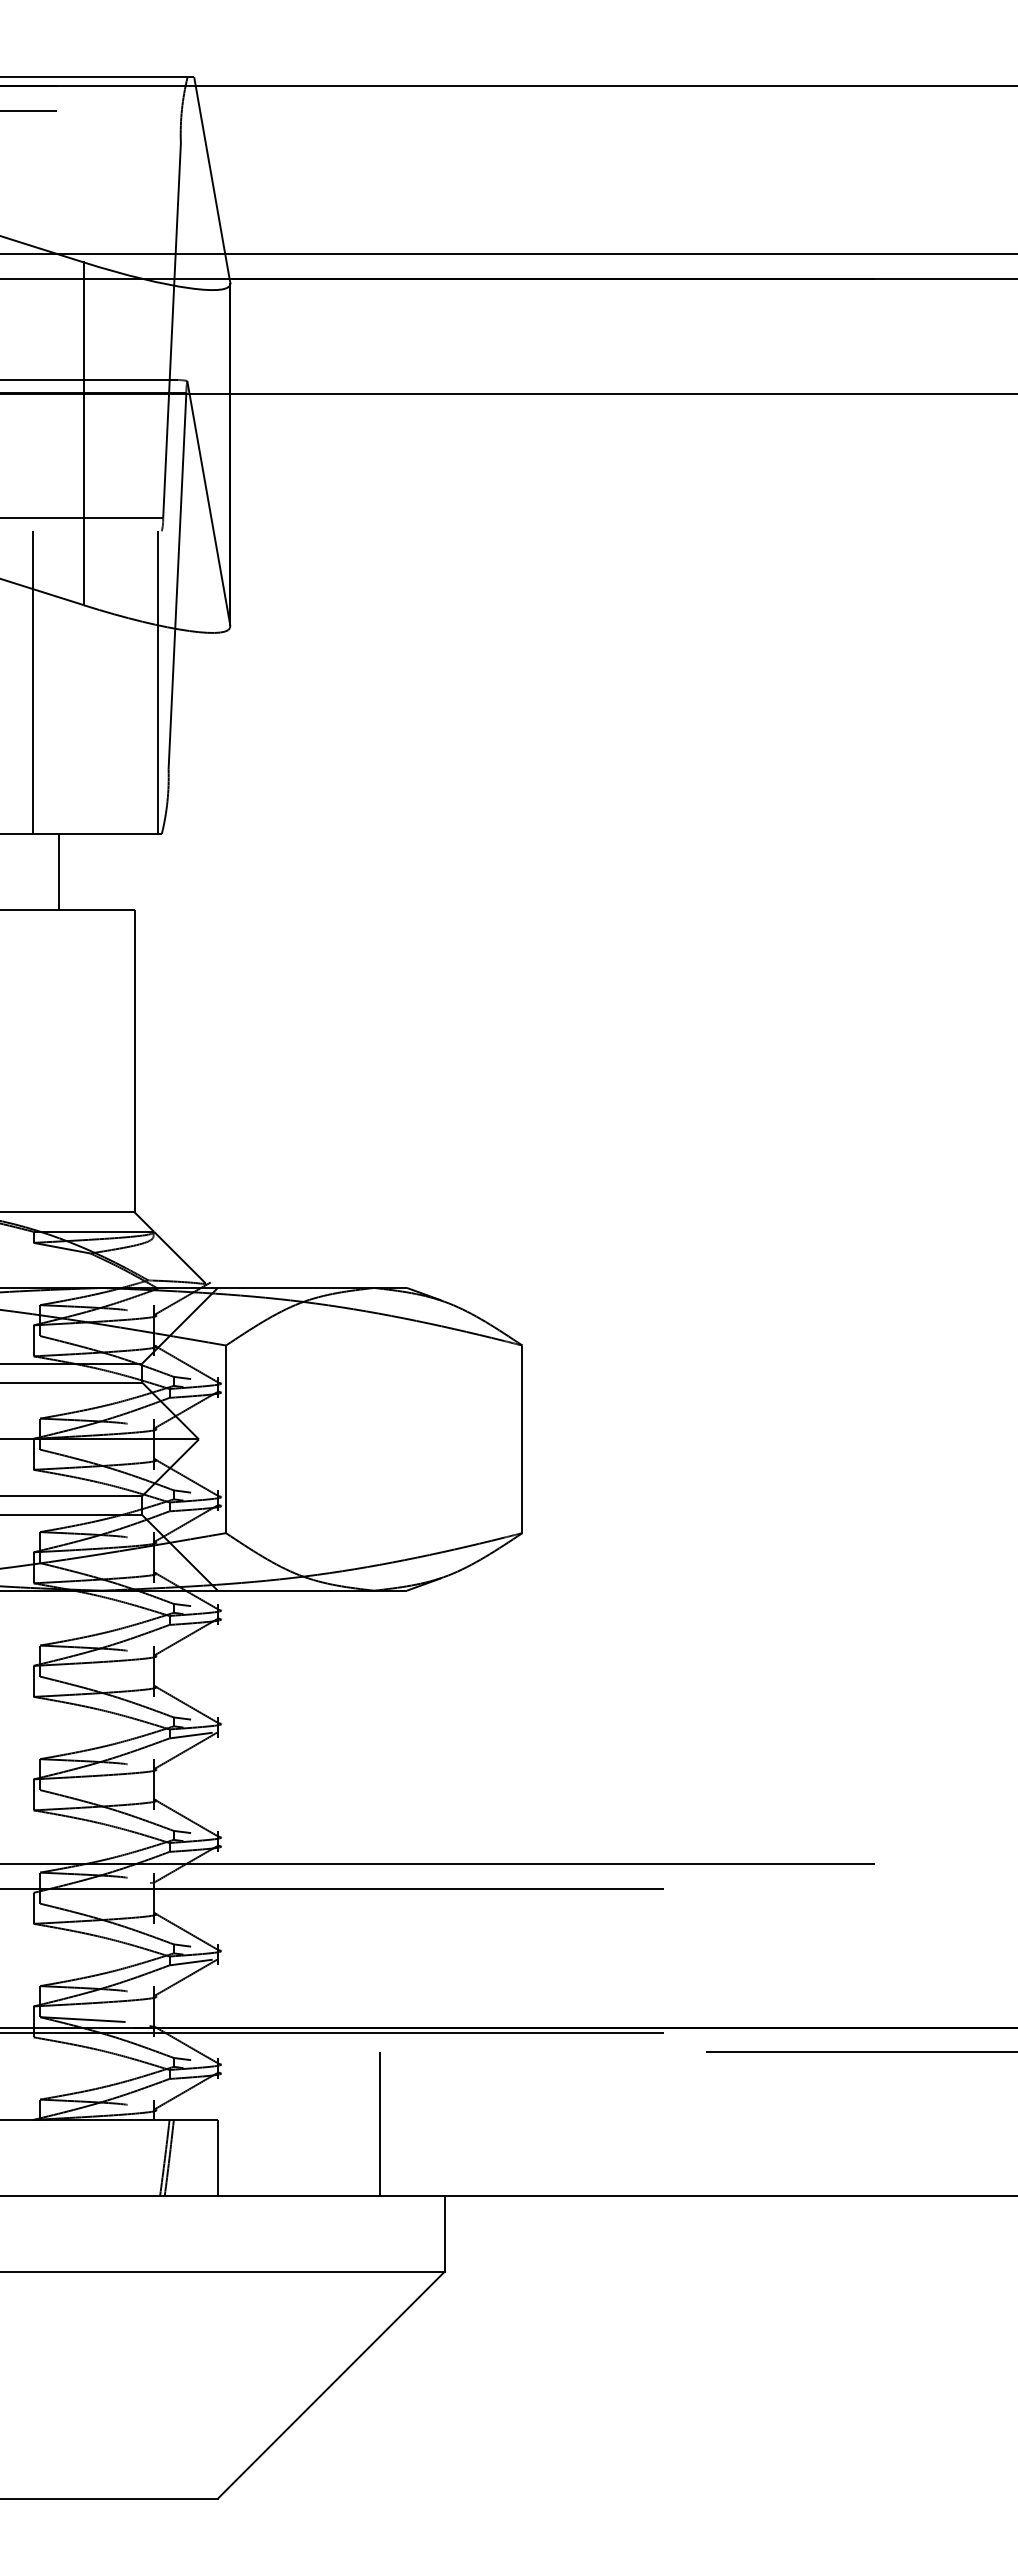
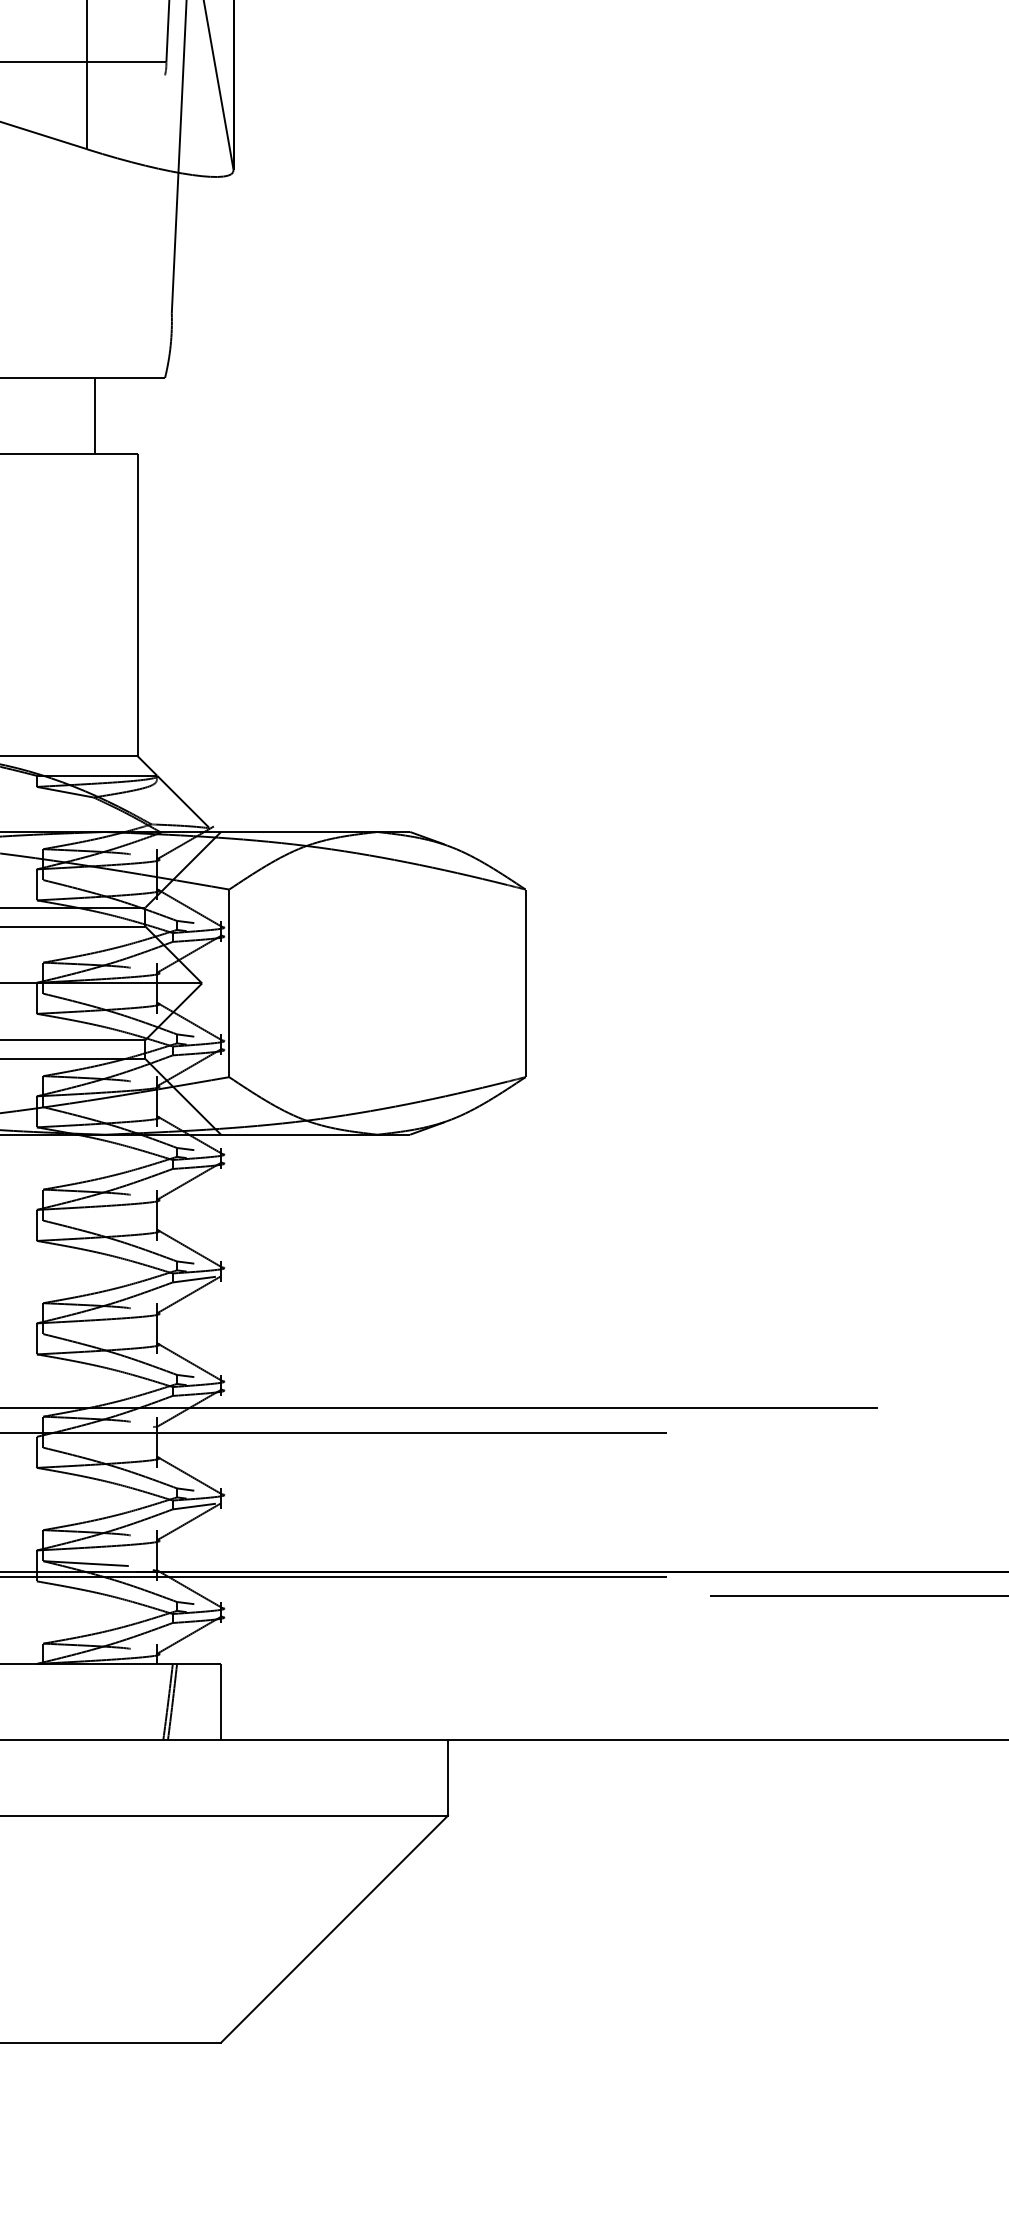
line: (32, 682) -> (35, 226), removed
line: (158, 682) -> (161, 226), removed
line: (58, 871) -> (94, 415), moved
line: (380, 2124) -> (383, 1668), removed

